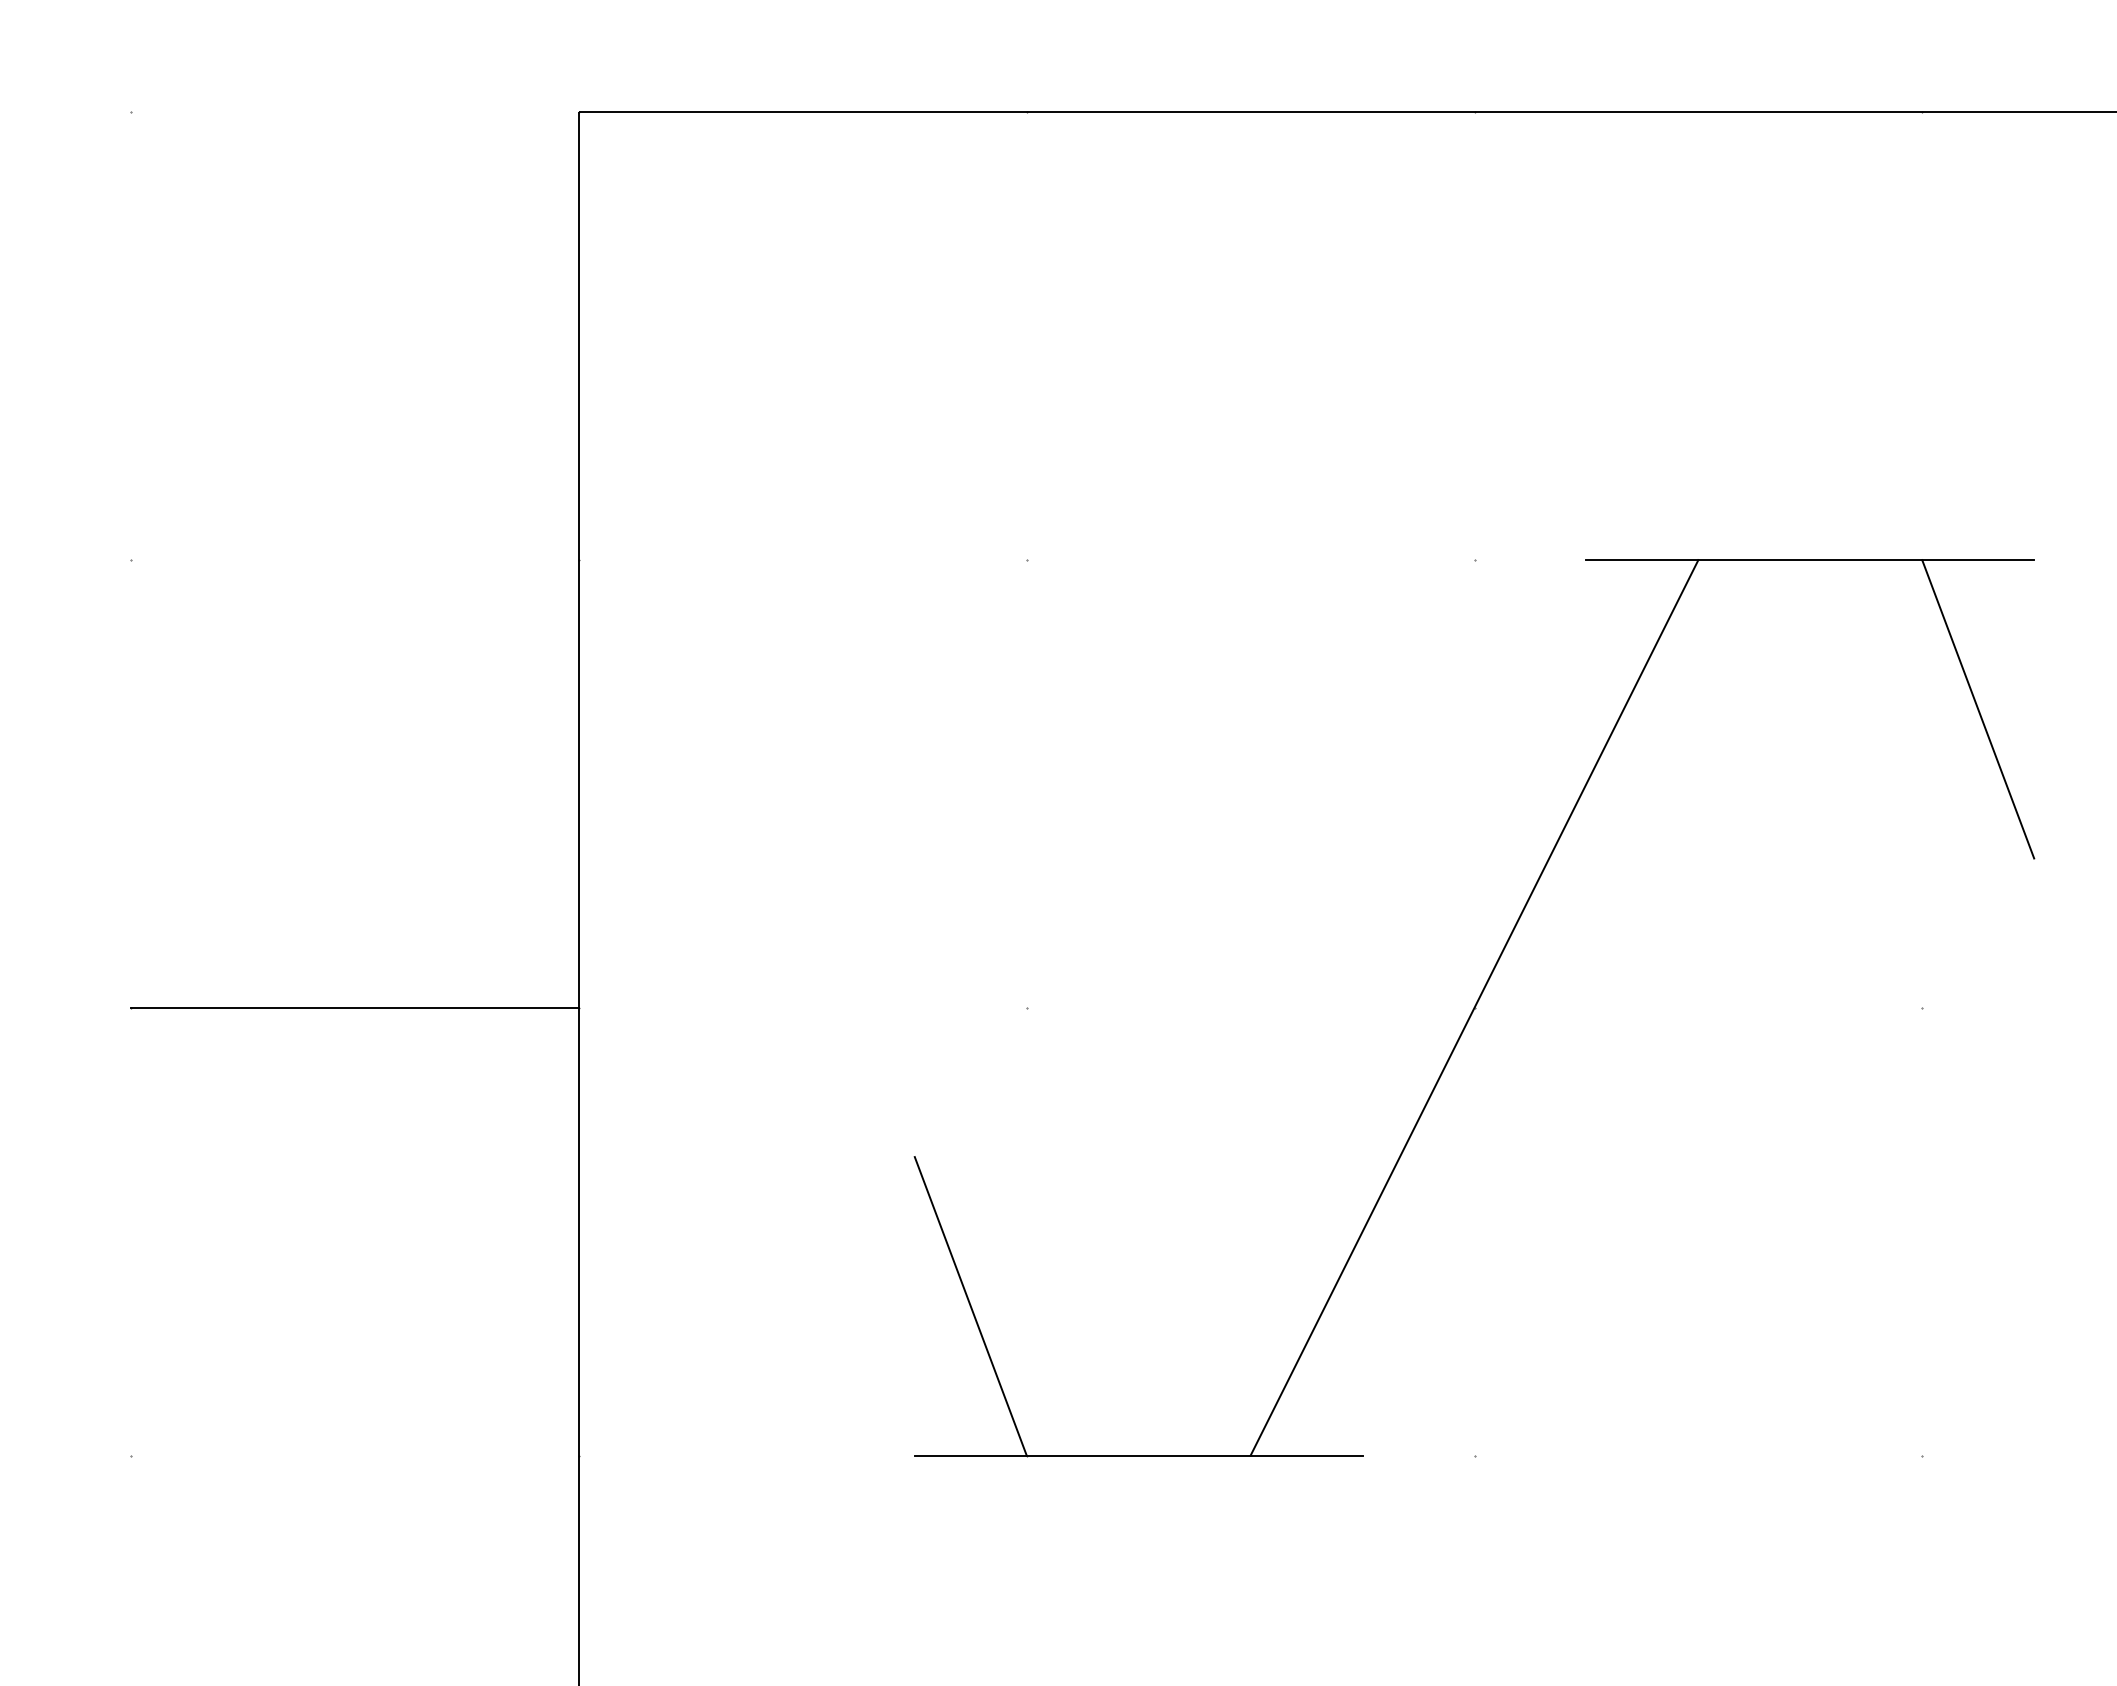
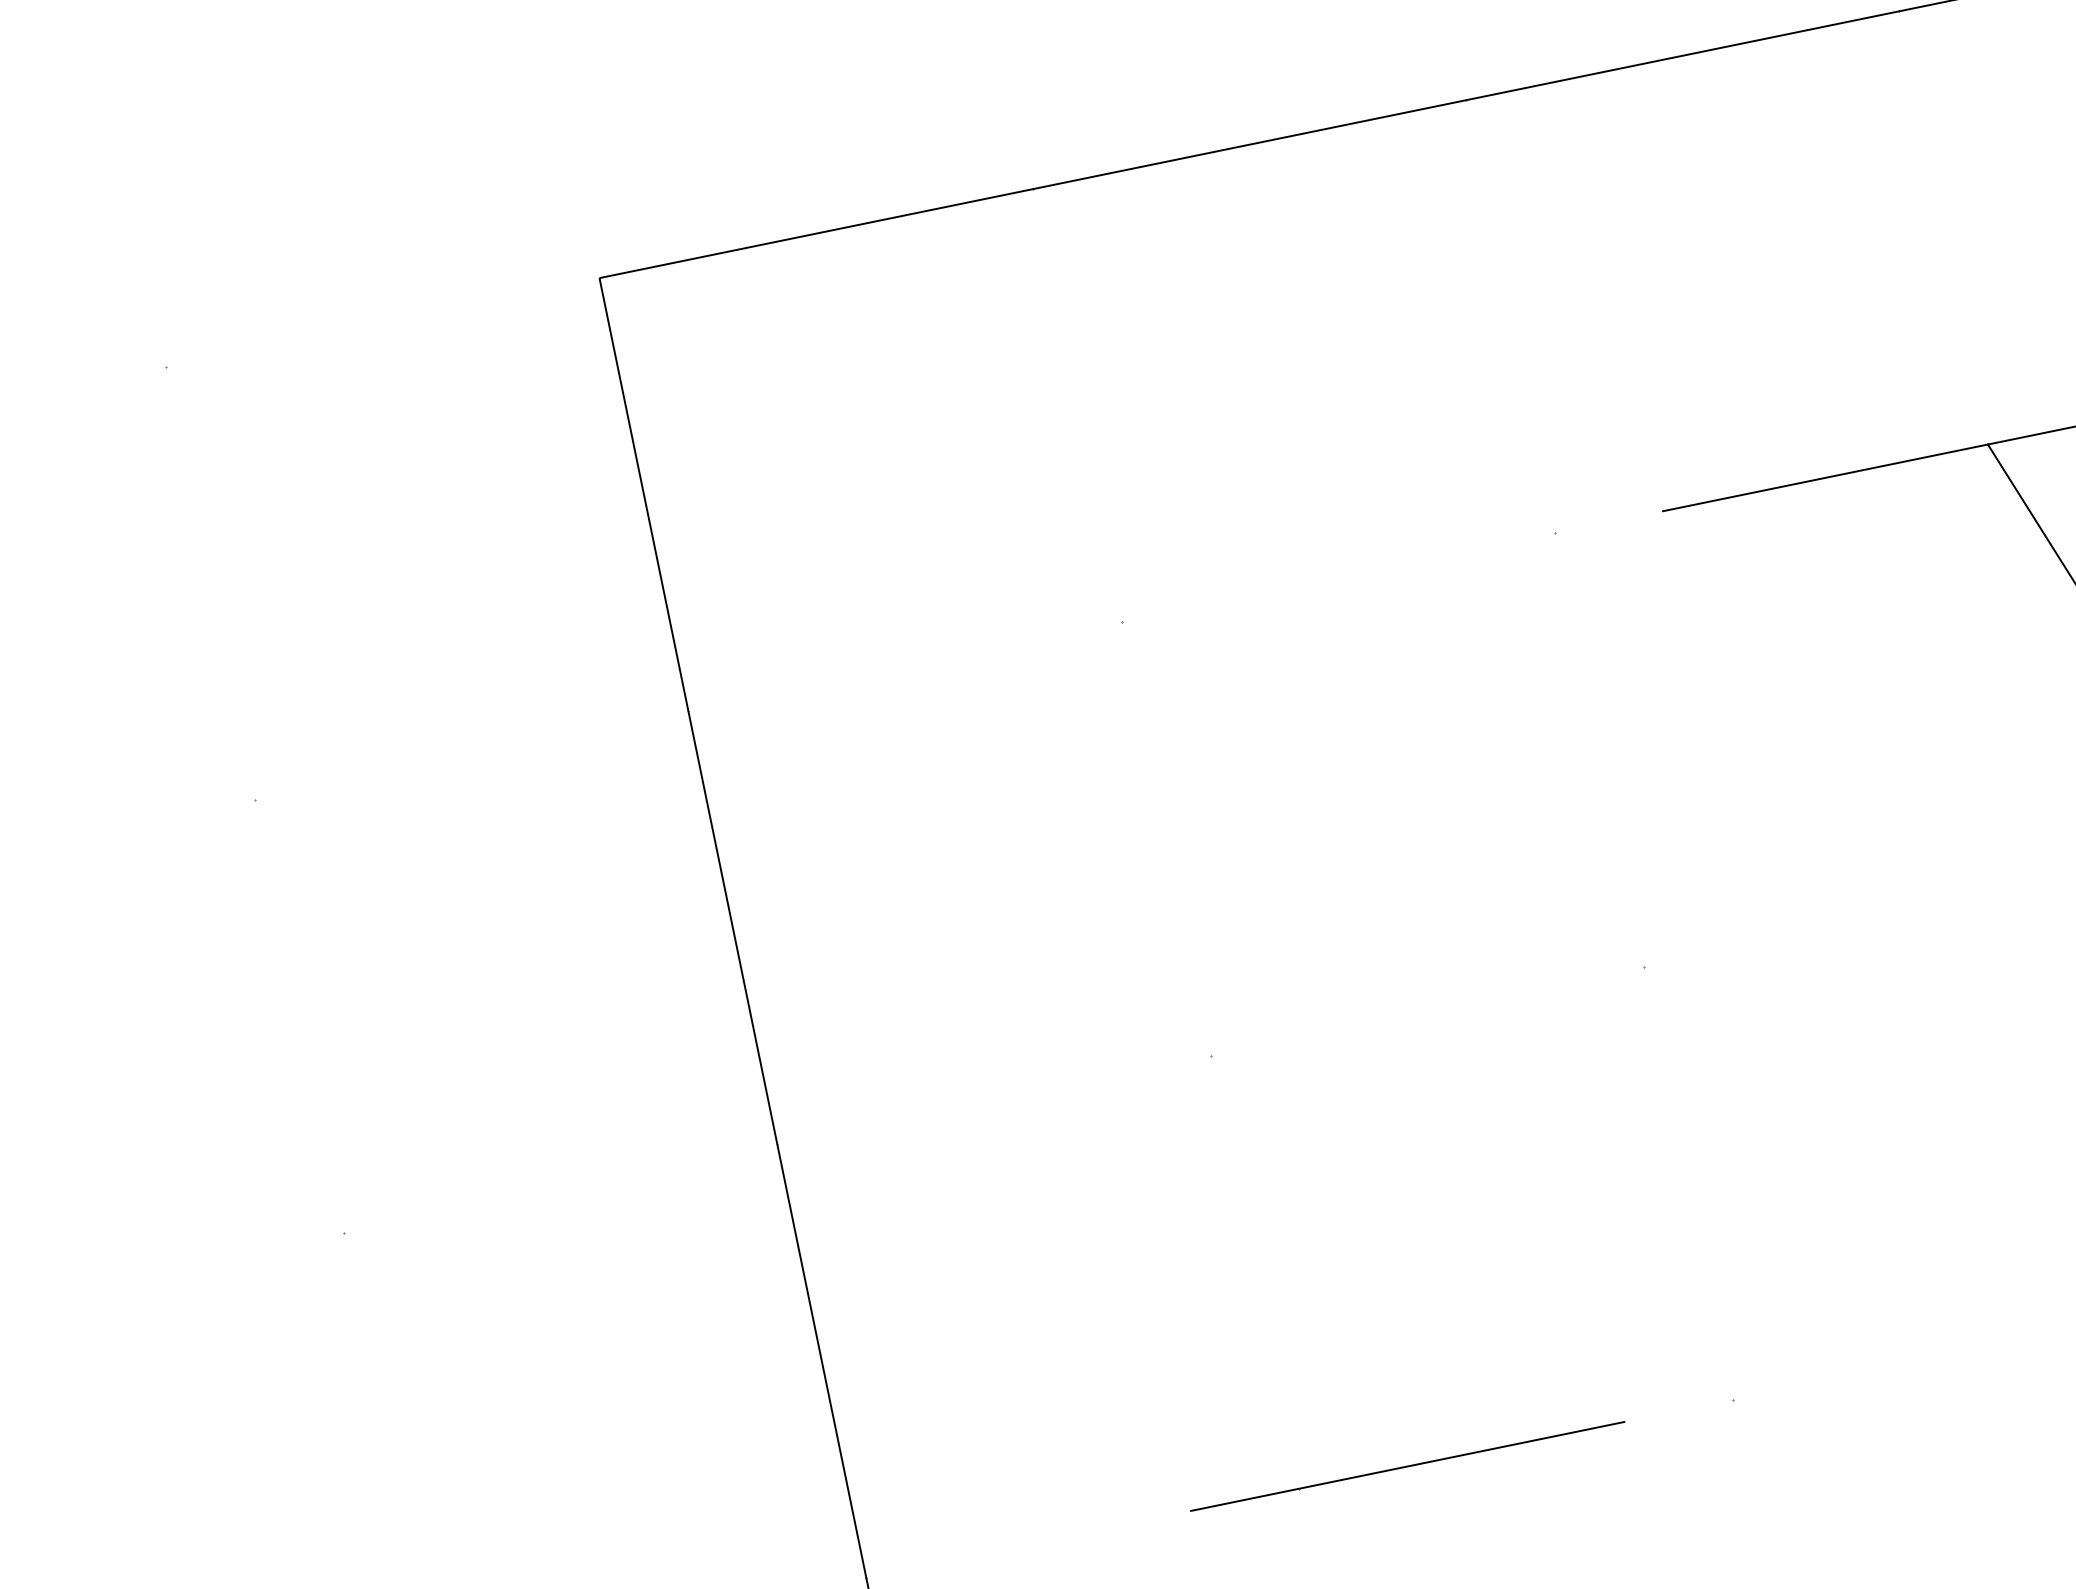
line: (355, 1007) -> (561, 1188), removed
line: (1474, 1007) -> (1643, 966), removed
line: (970, 1306) -> (1215, 1355), removed

